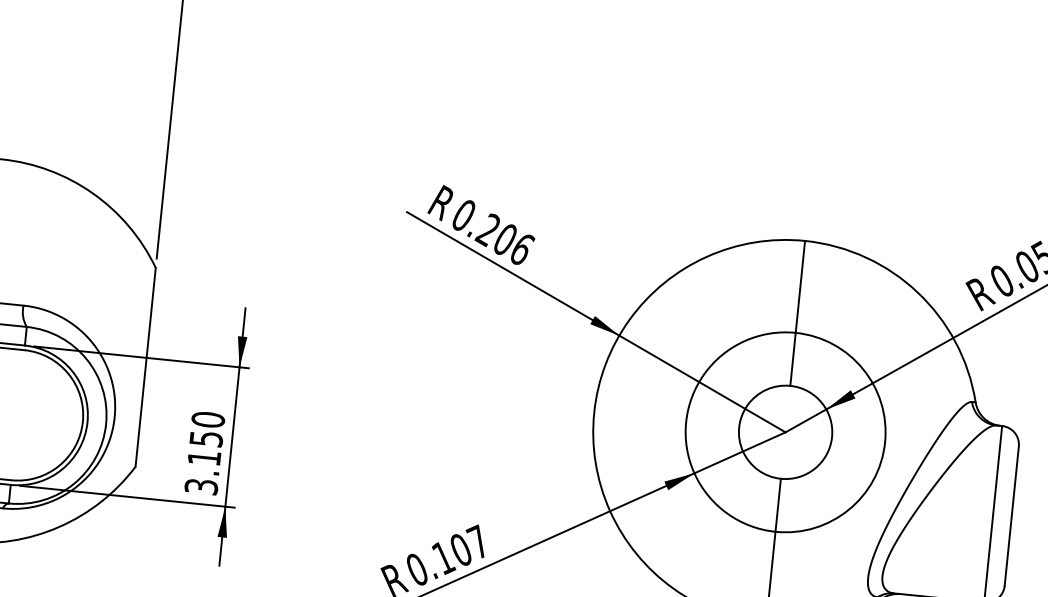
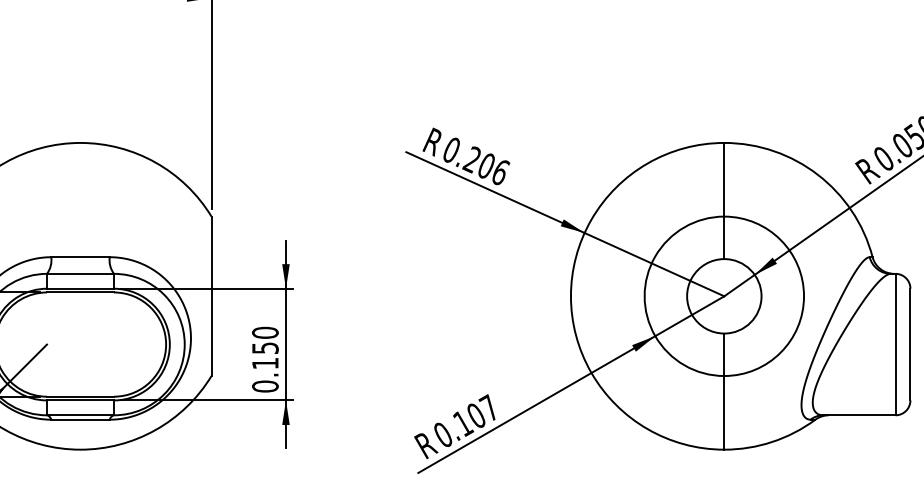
text: (201, 486) -> (265, 386), 3.150 -> 0.150

